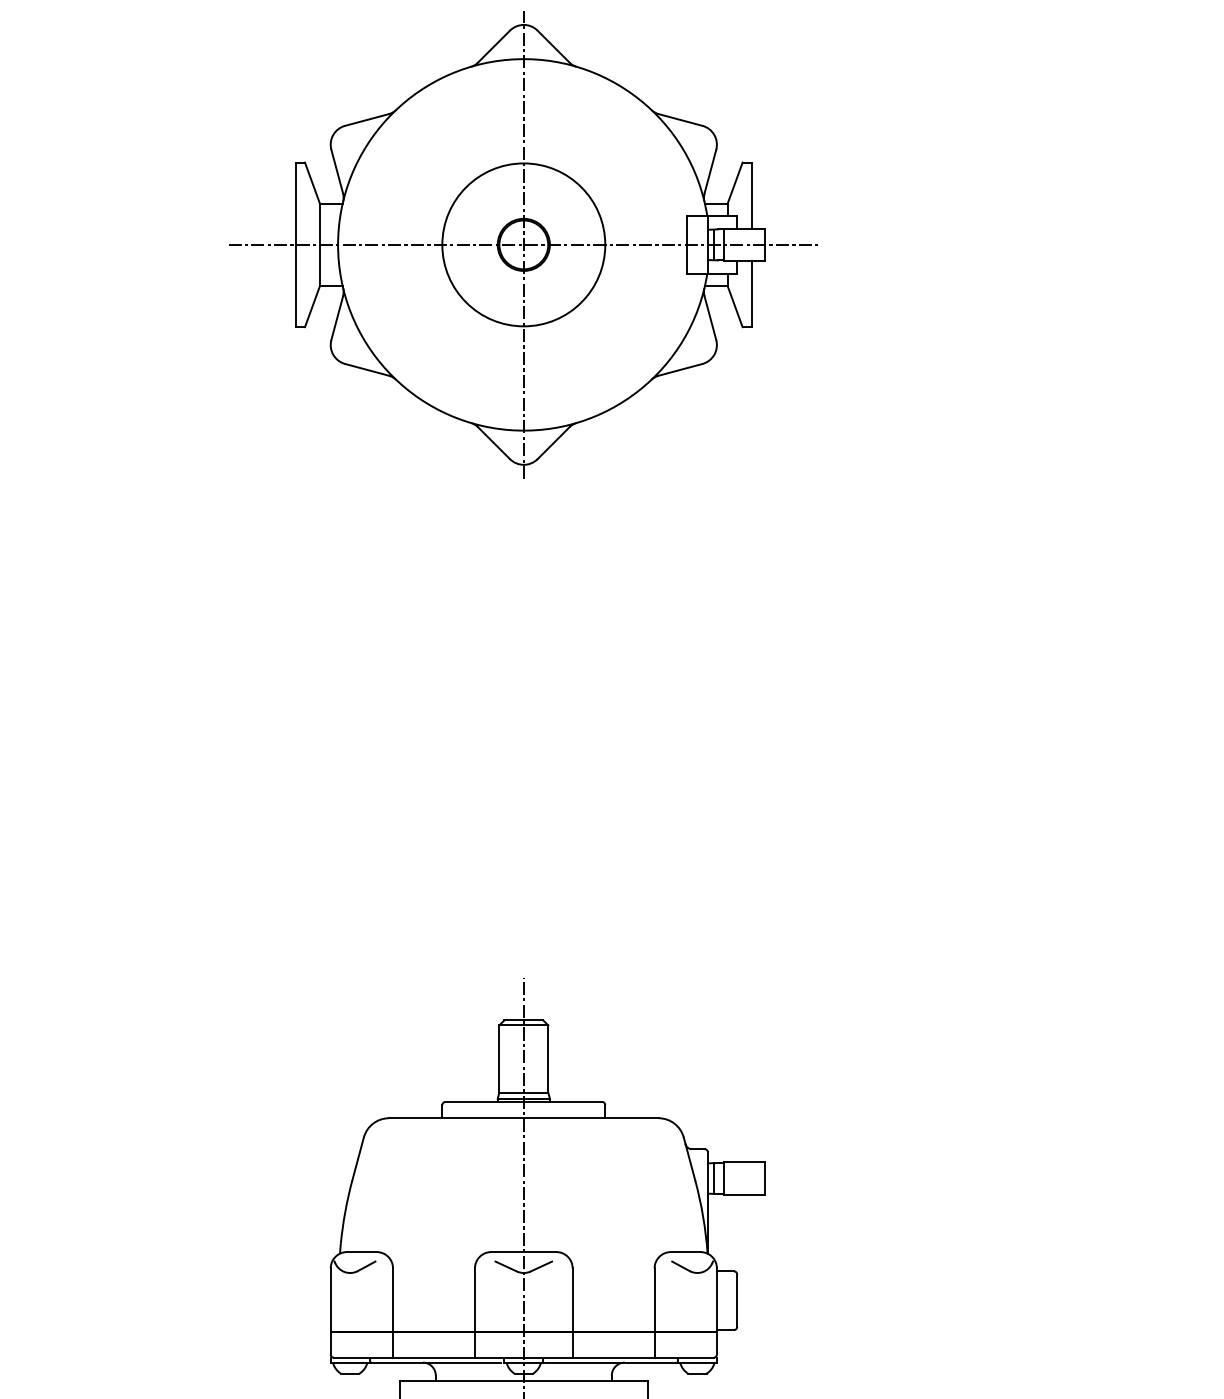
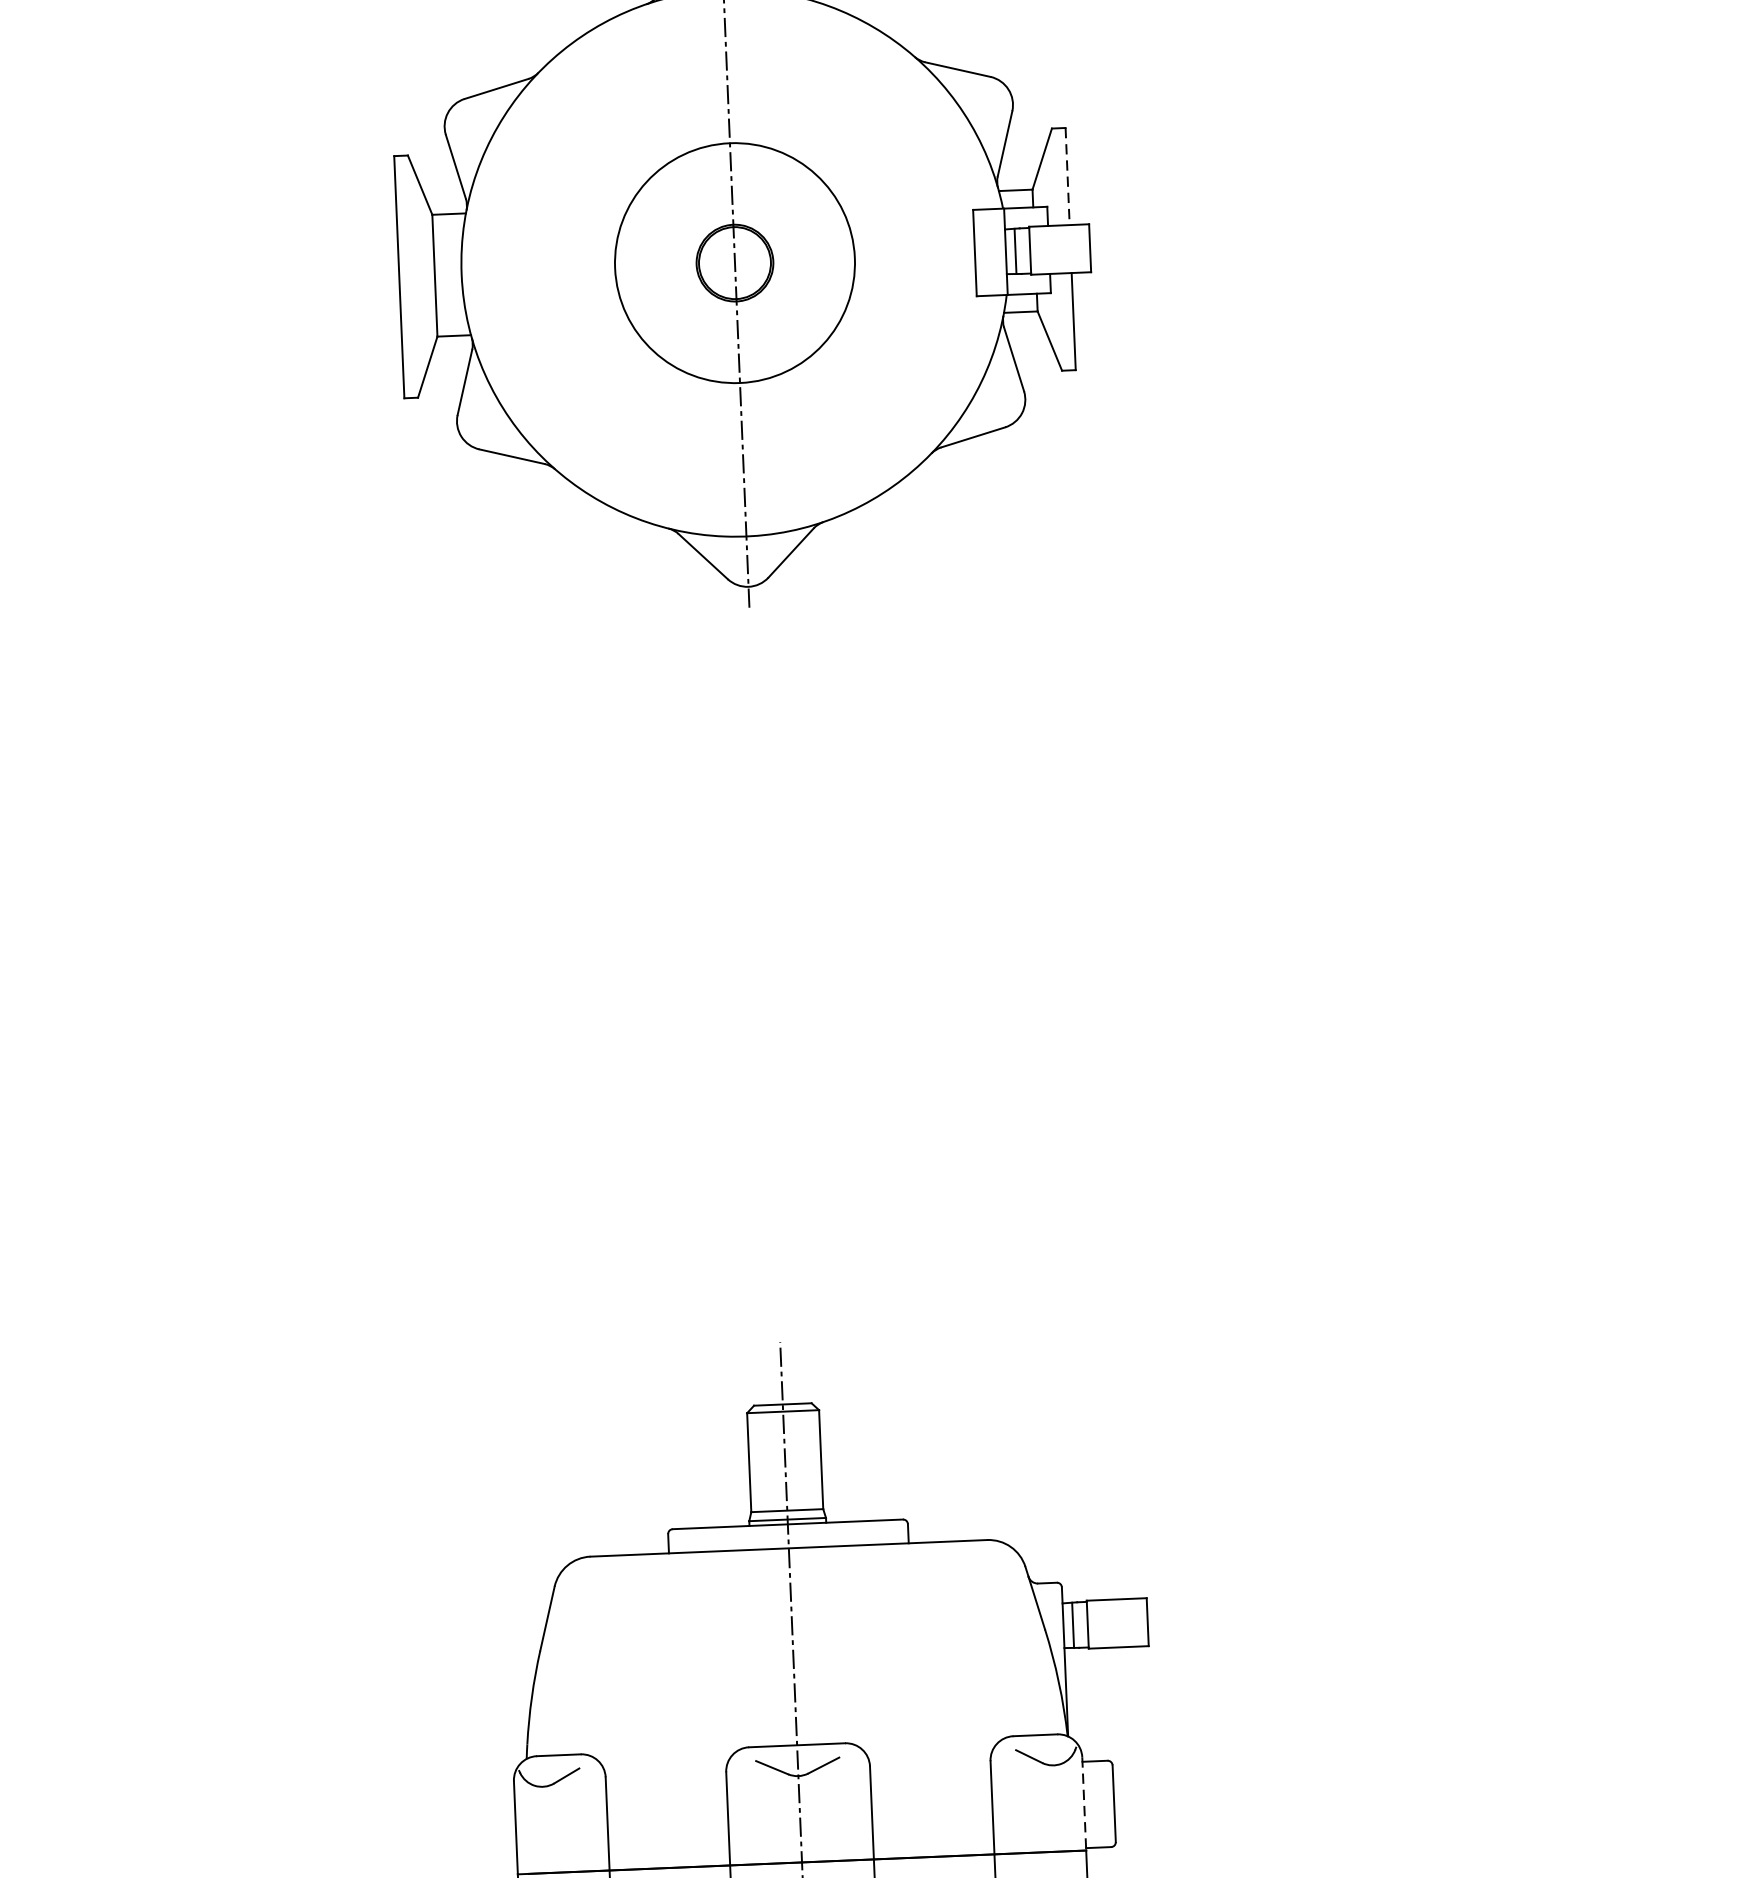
line: (751, 195) -> (1066, 176), solid -> dashed
line: (523, 244) -> (734, 262), removed
line: (716, 1300) -> (1083, 1804), solid -> dashed

